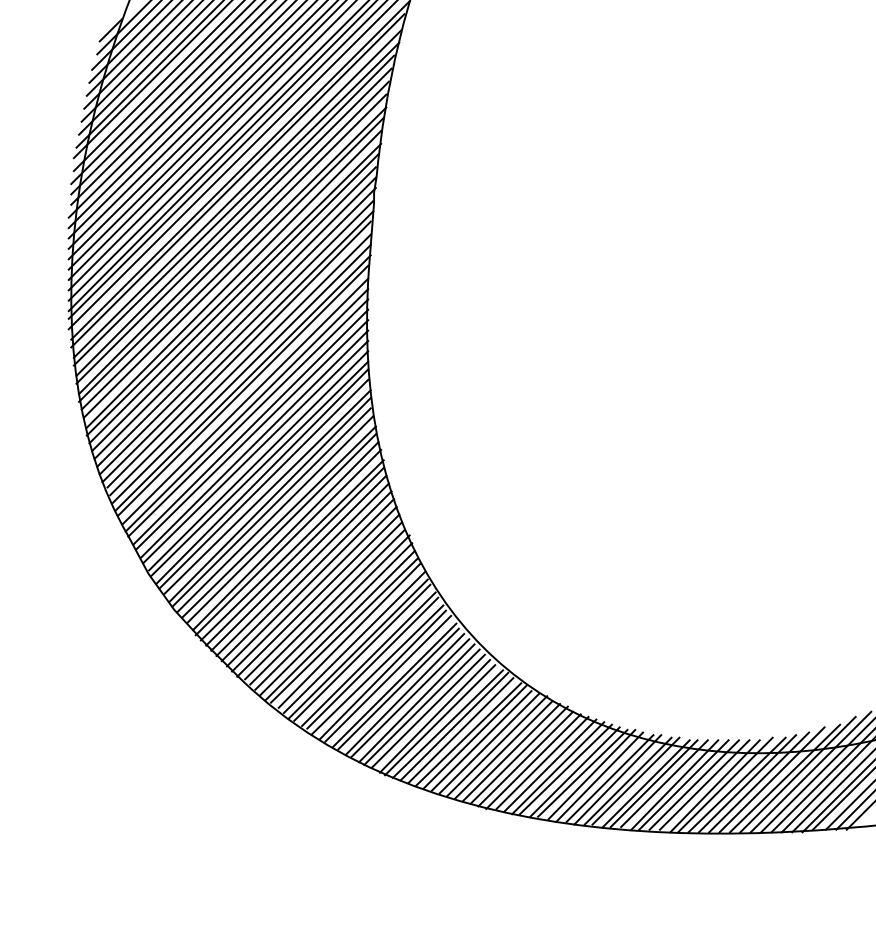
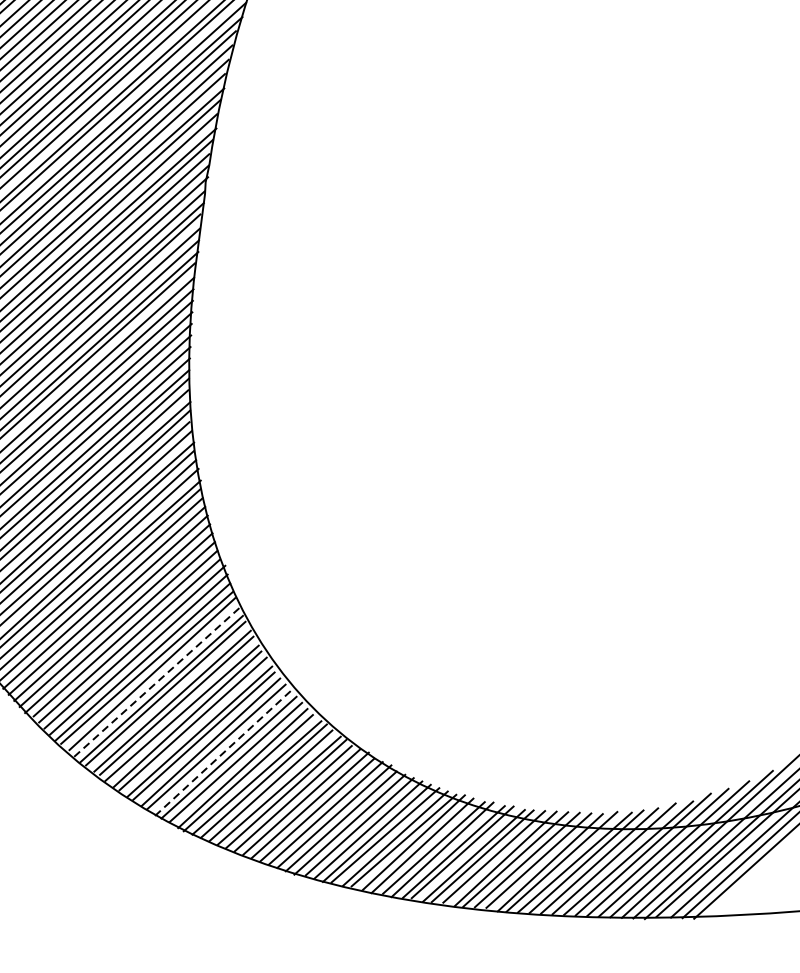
line: (354, 642) -> (157, 681), solid -> dashed
line: (417, 702) -> (224, 752), solid -> dashed

